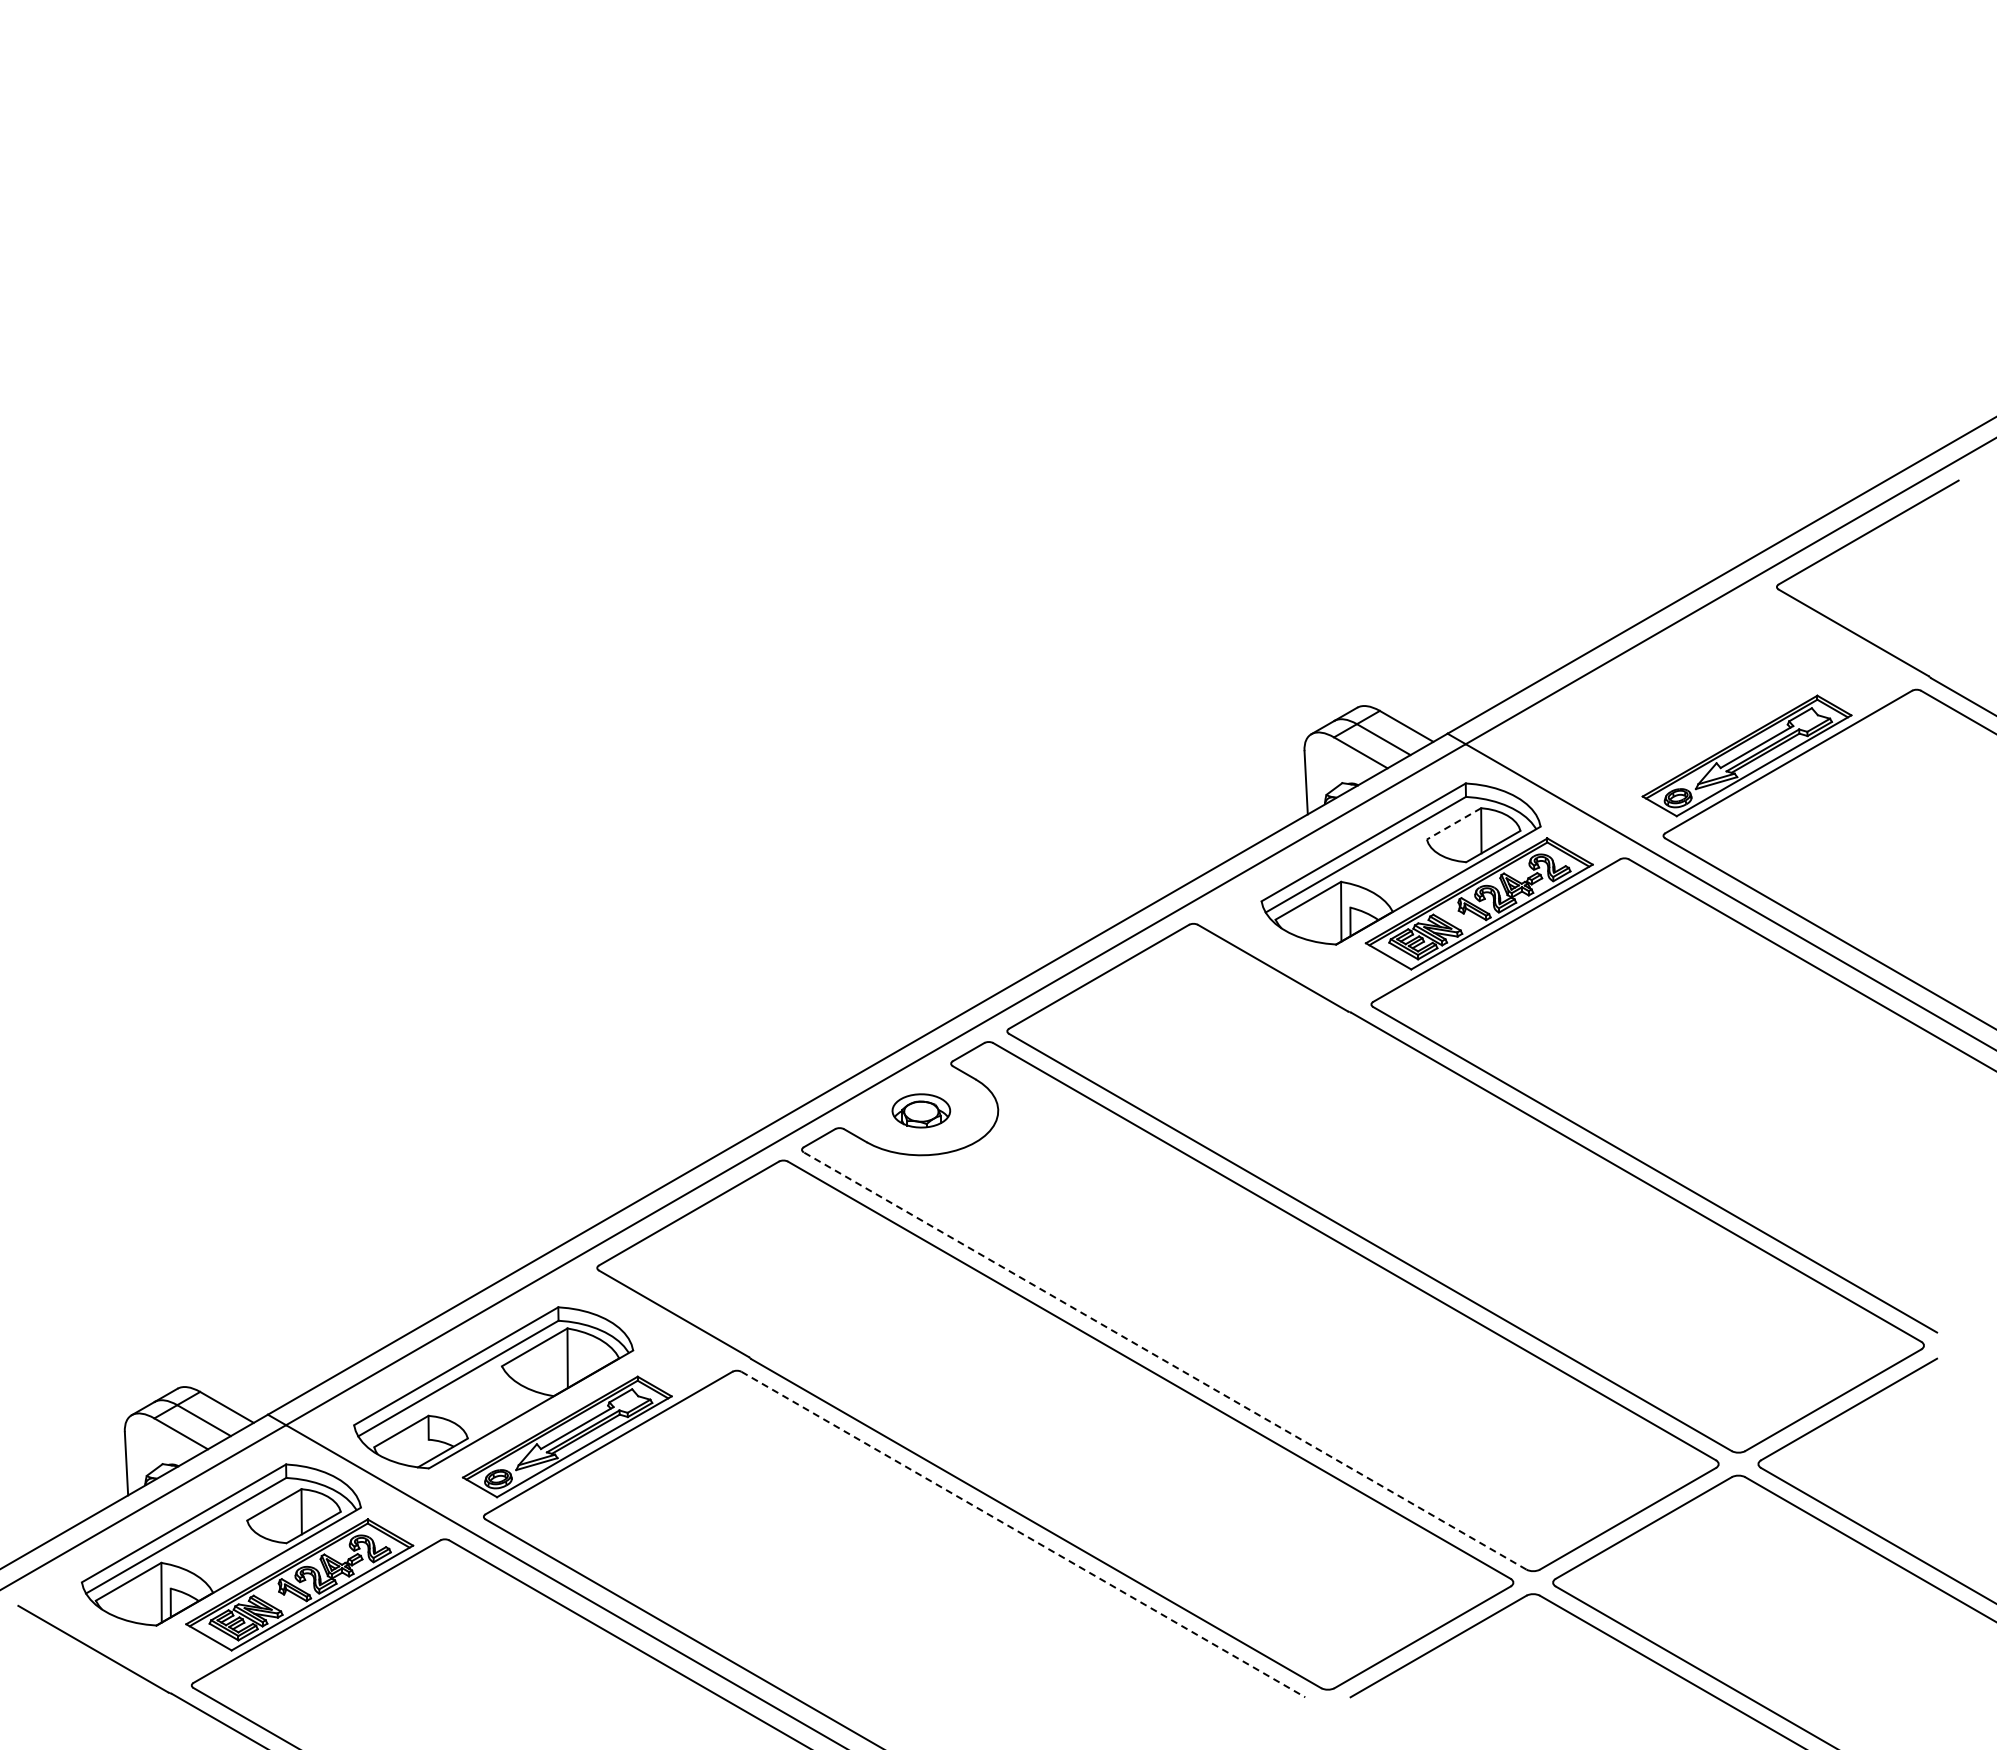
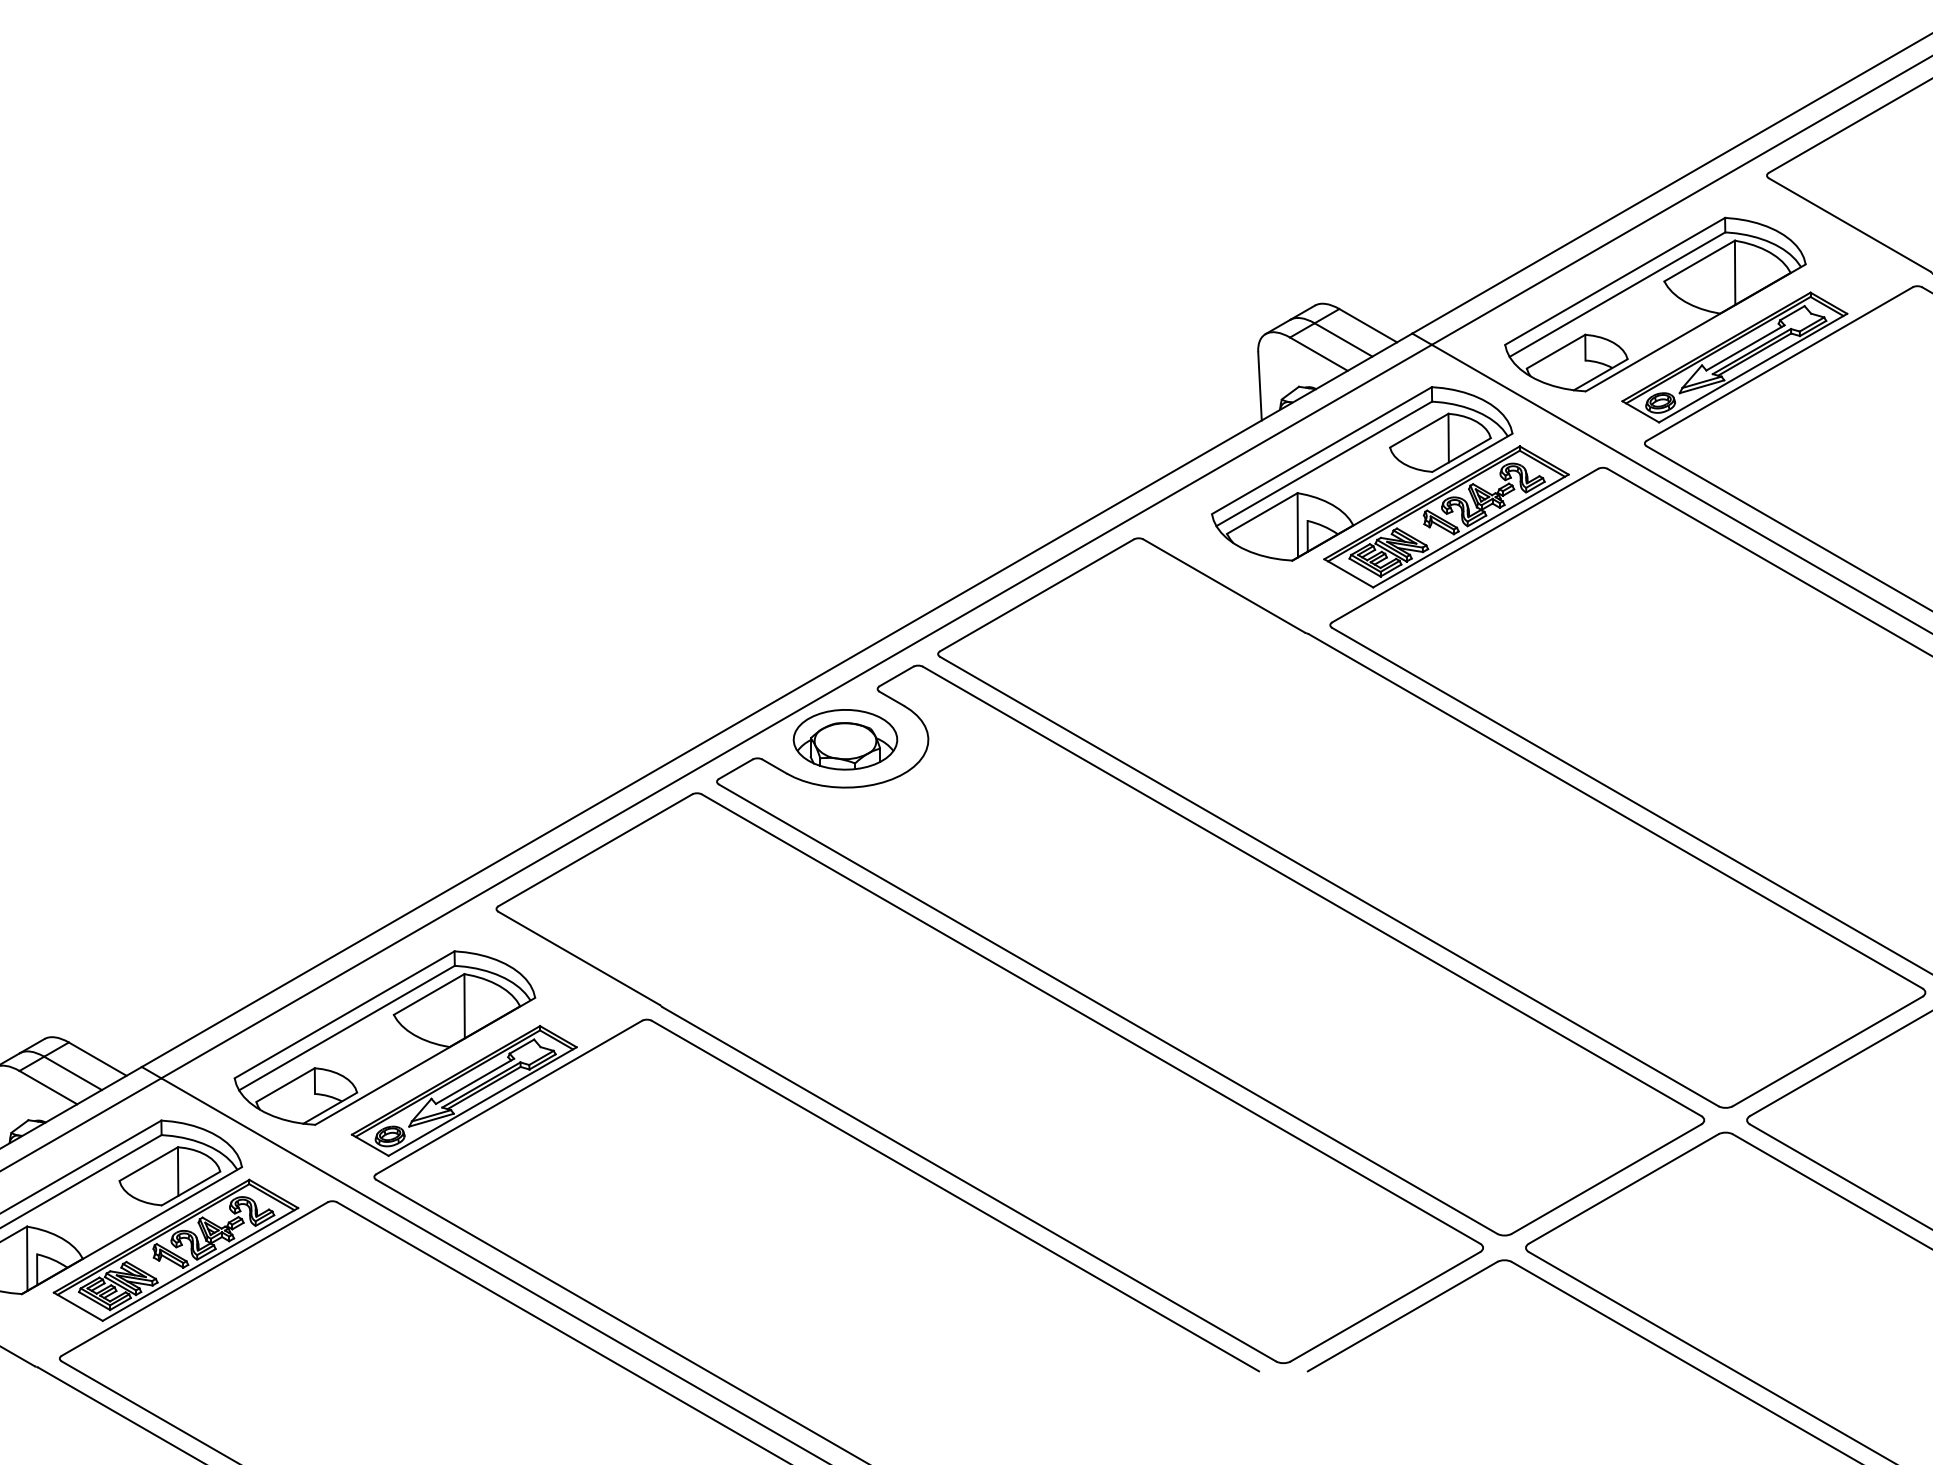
part: (1672, 706) -> (1654, 304), added
line: (1453, 824) -> (1418, 431), dashed -> solid
part: (921, 1110) -> (845, 739), size x1.67
line: (1164, 1360) -> (1107, 1008), dashed -> solid
line: (1023, 1534) -> (955, 1196), dashed -> solid

